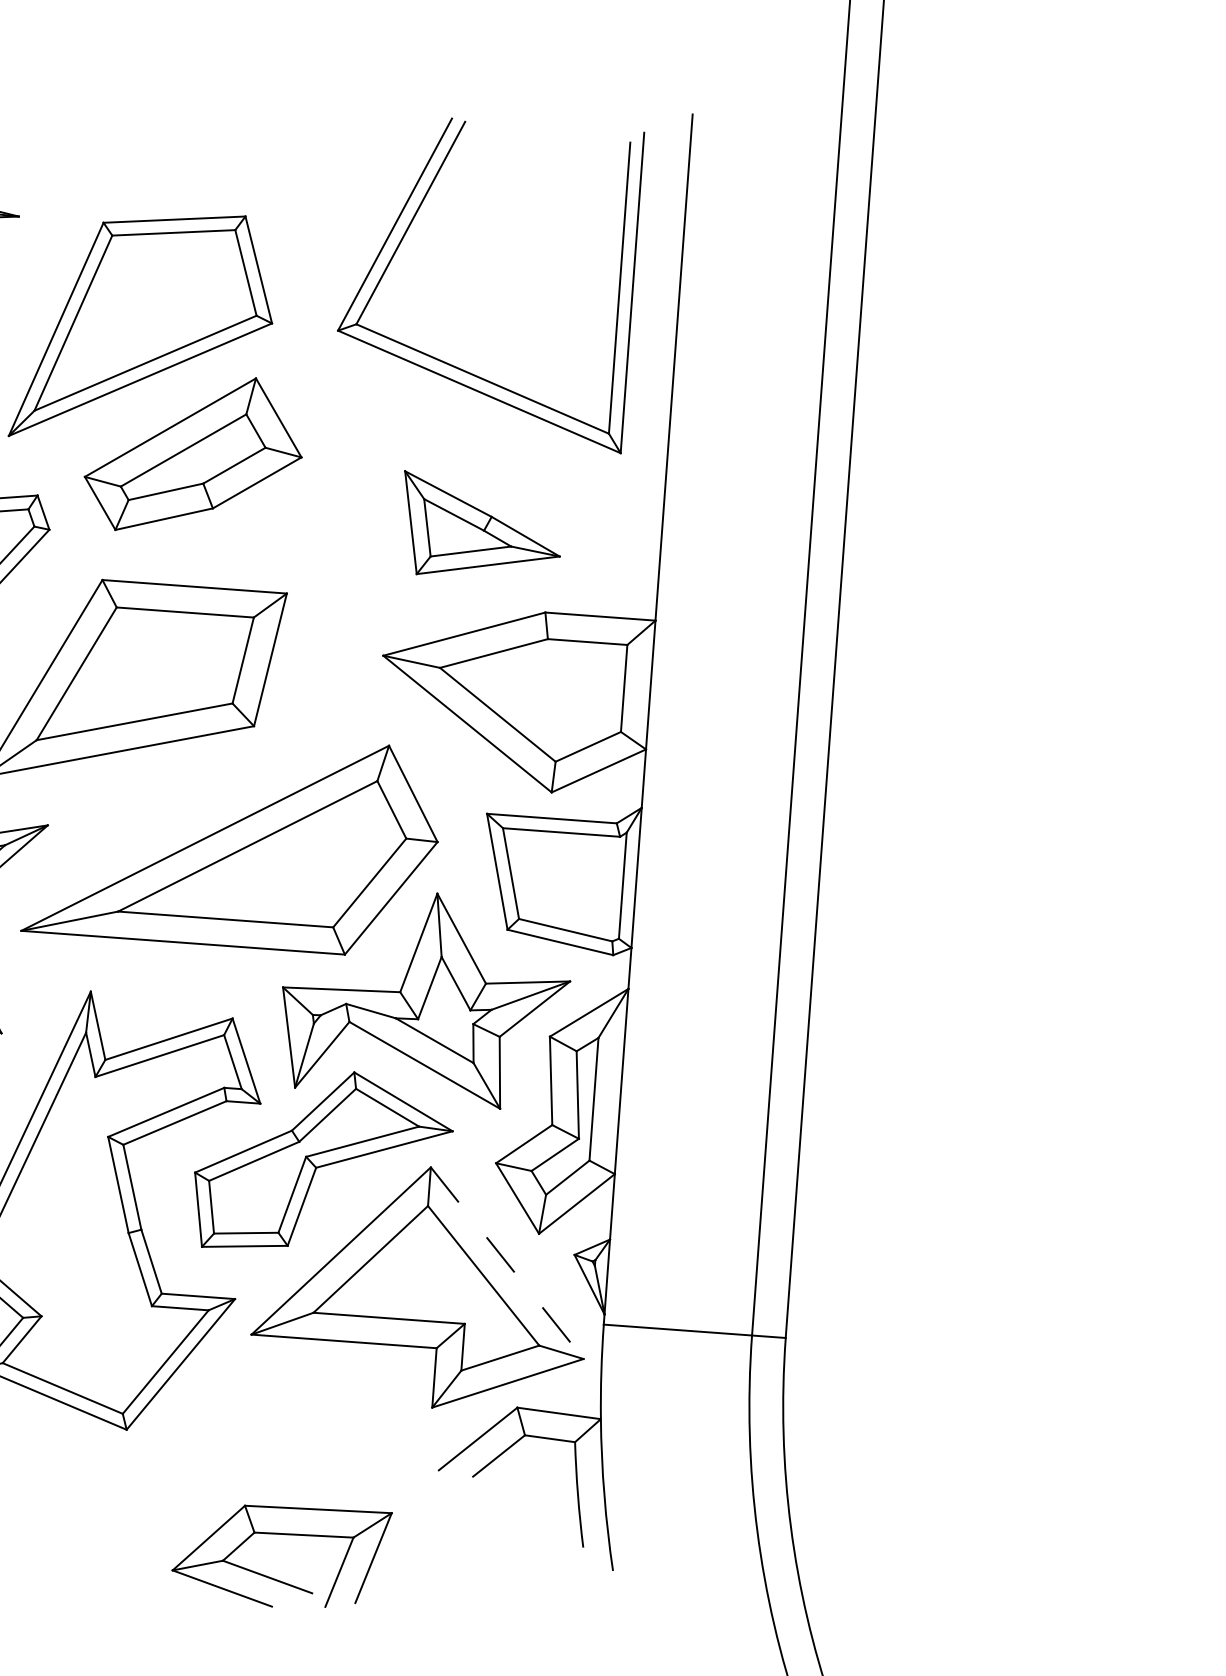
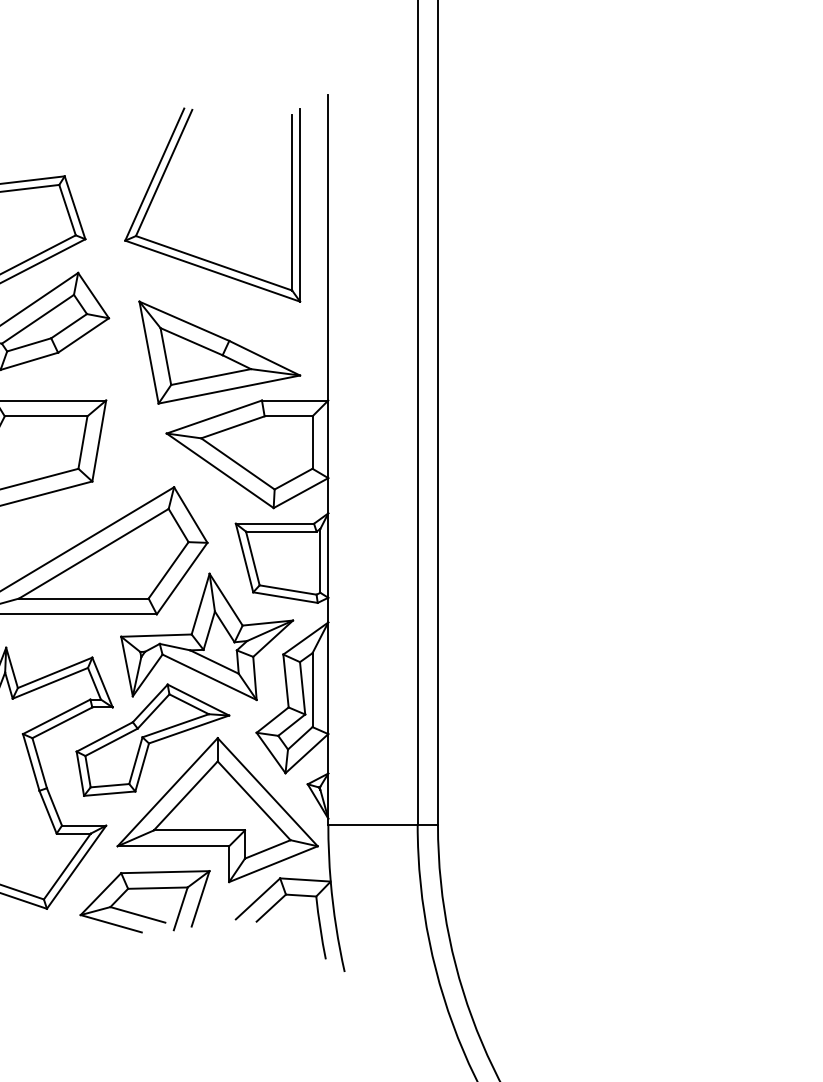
part: (480, 527) -> (219, 352), size x1.67
line: (506, 1263) -> (267, 792), dashed -> solid
part: (281, 1535) -> (144, 889), moved

